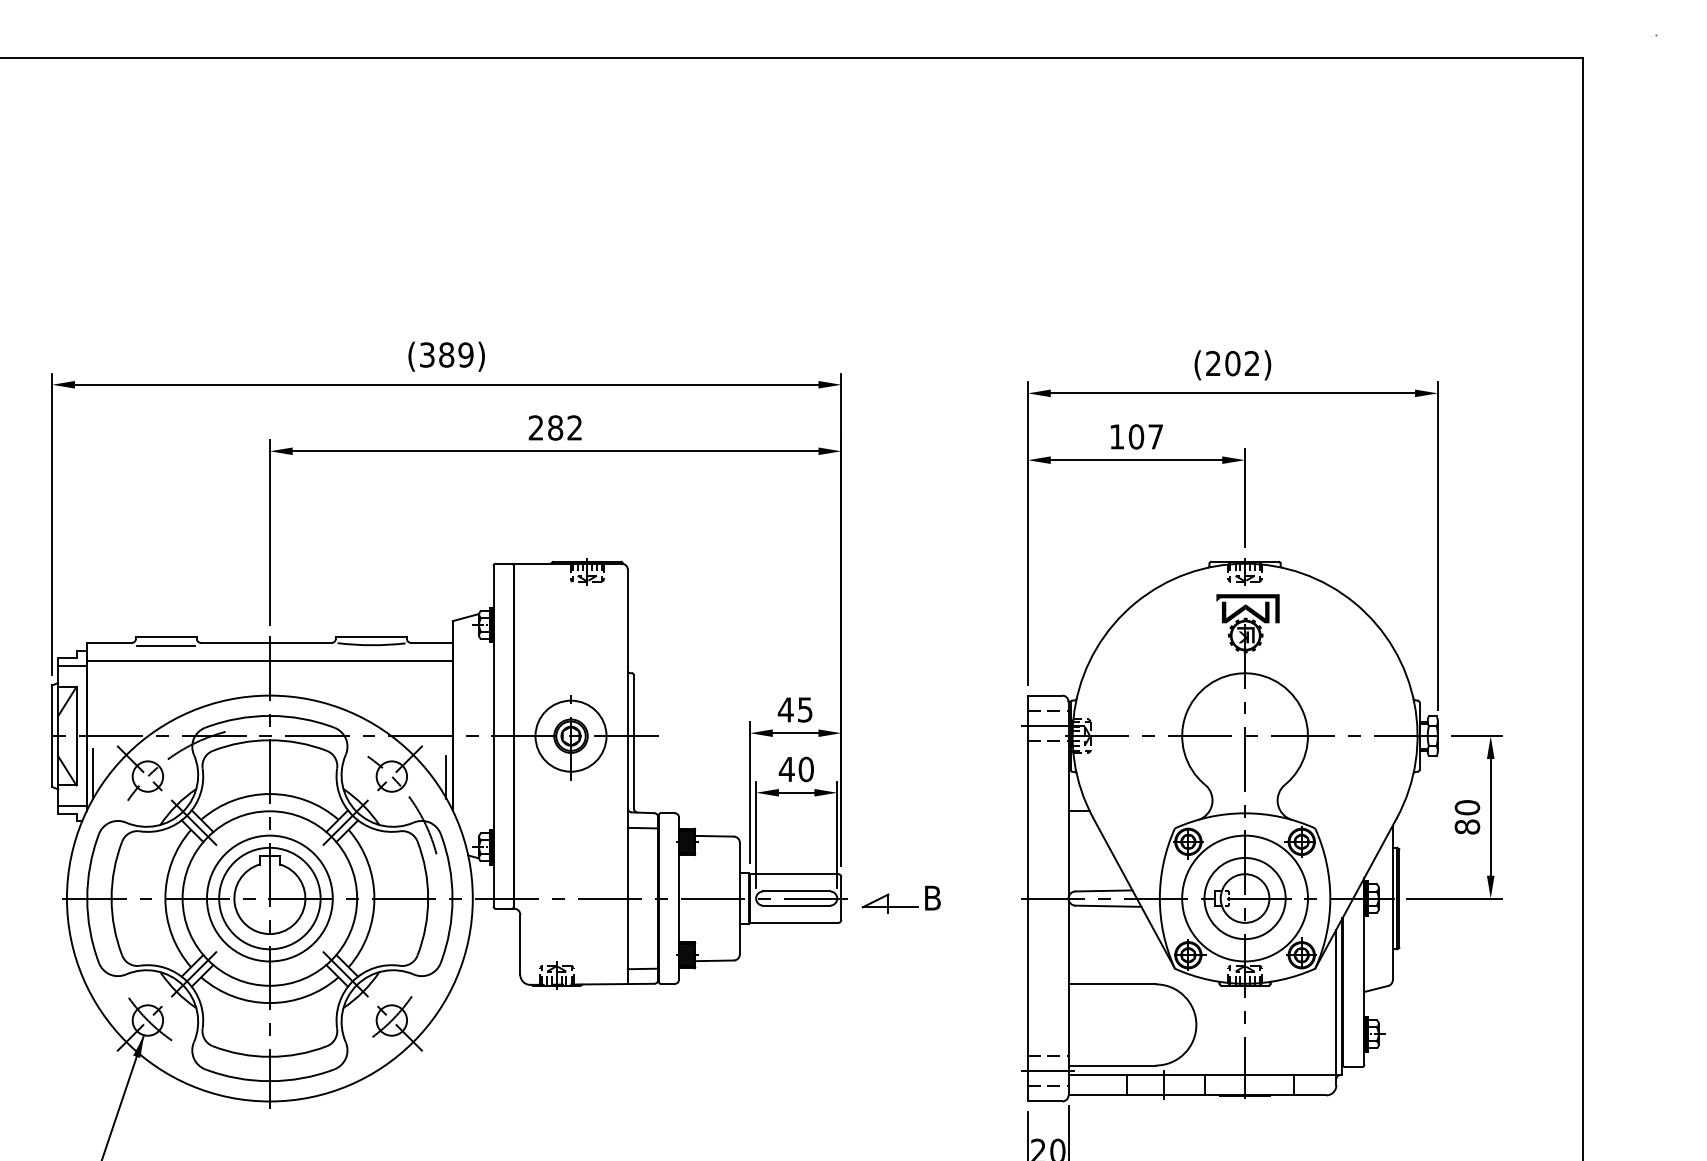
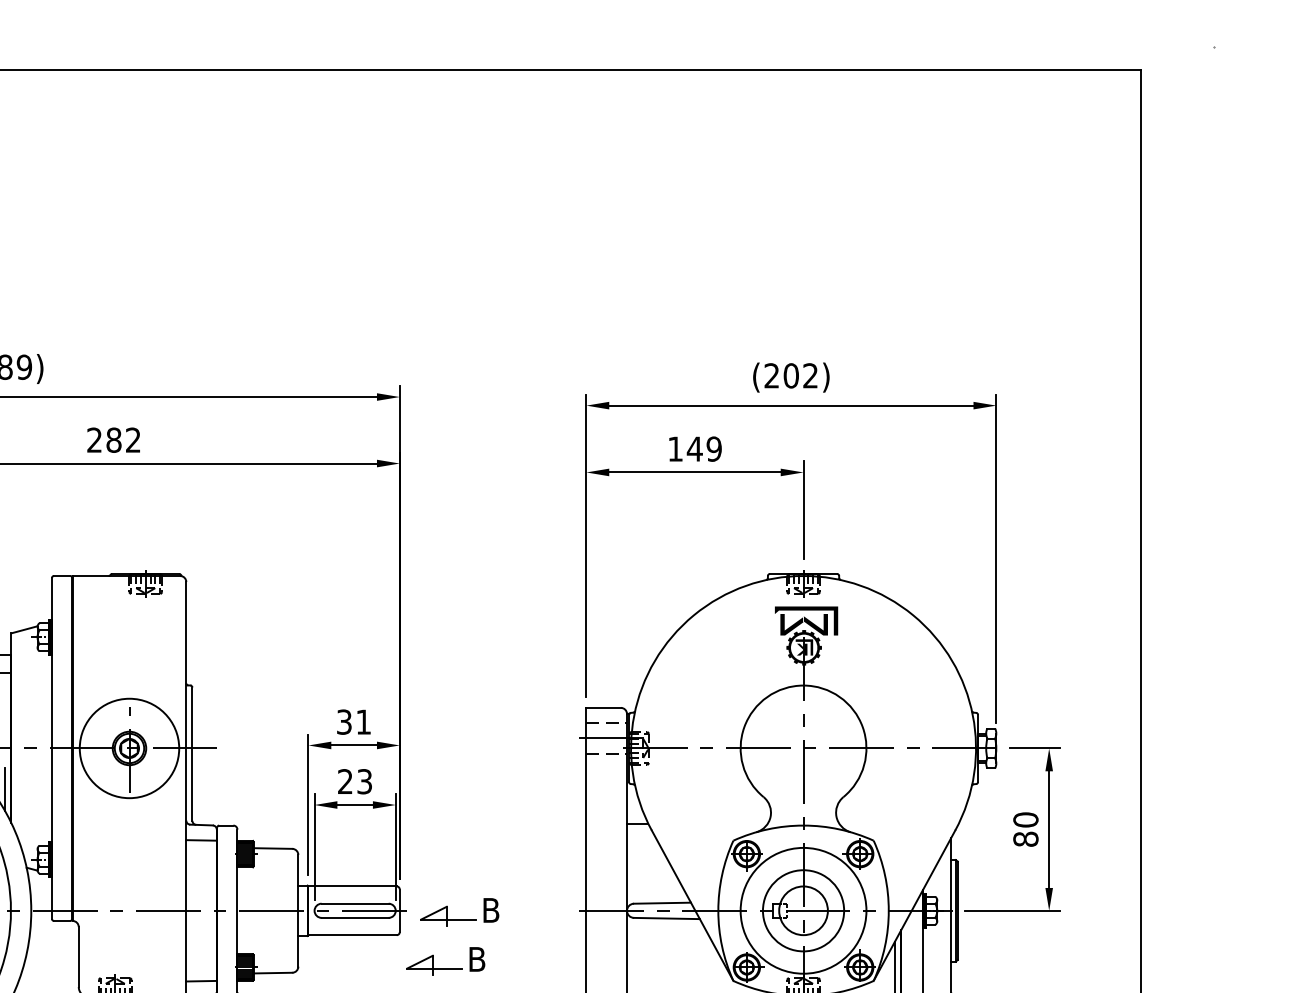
text: (1145, 436) -> (703, 448), 107 -> 149
text: (794, 709) -> (352, 721), 45 -> 31
circle: (570, 735) -> (128, 747), size x1.4
text: (795, 769) -> (353, 781), 40 -> 23
part: (886, 955) -> (444, 967), added

